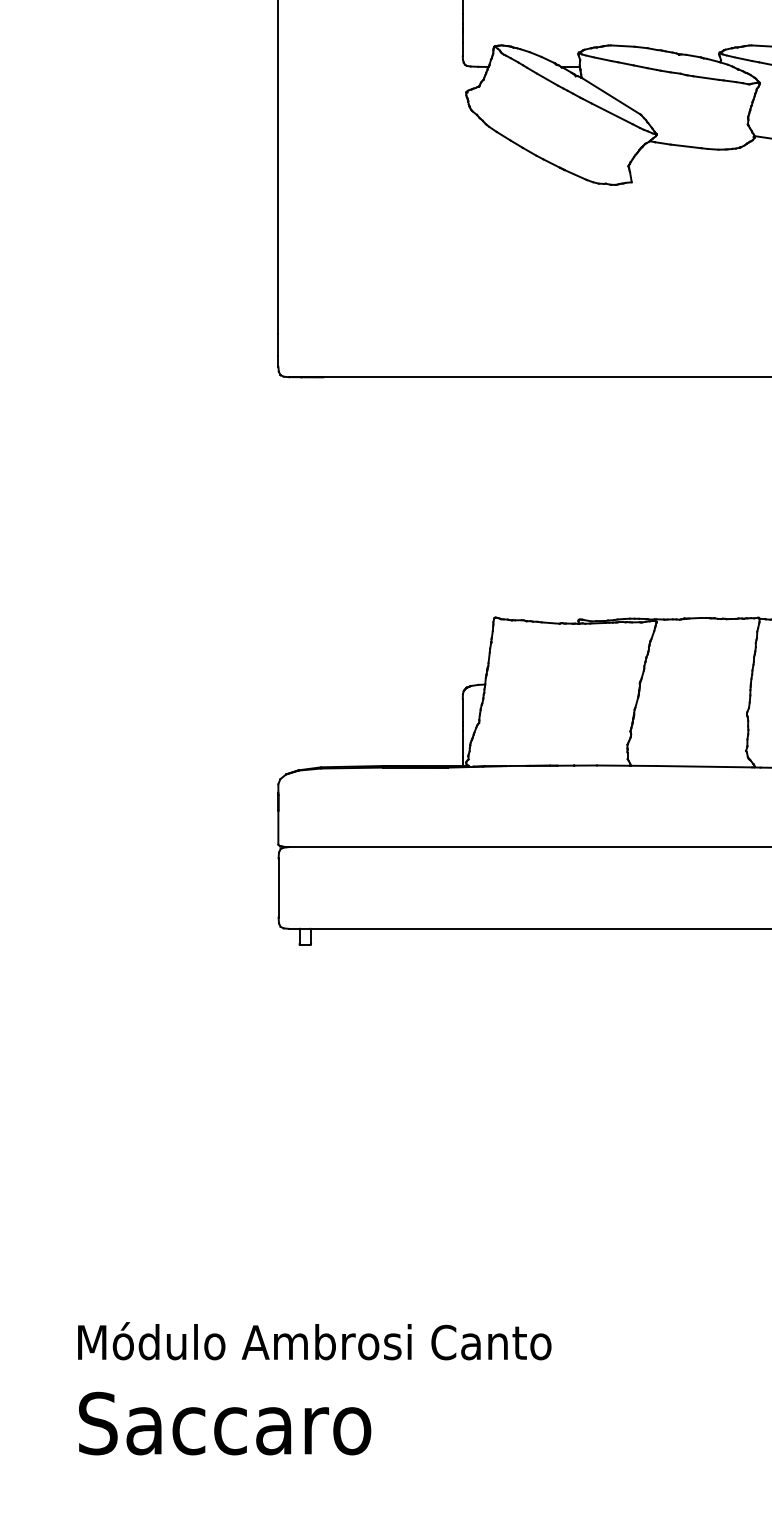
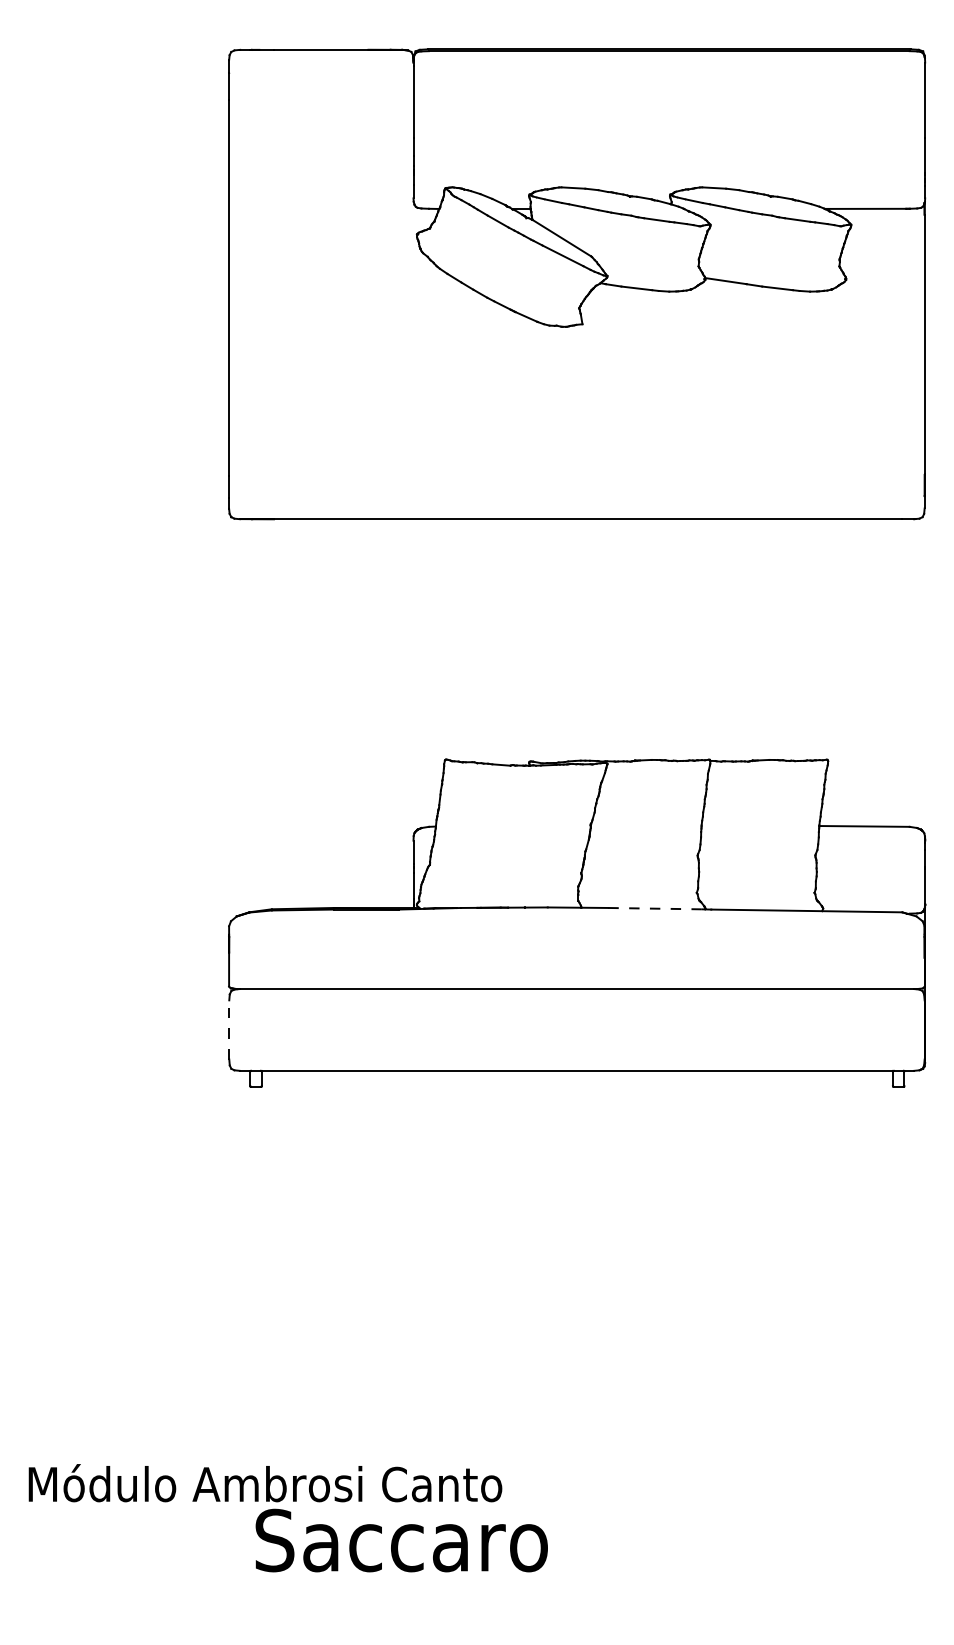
line: (705, 766) -> (656, 908), solid -> dashed
line: (278, 887) -> (229, 1029), solid -> dashed
text: (224, 1423) -> (401, 1540), moved

